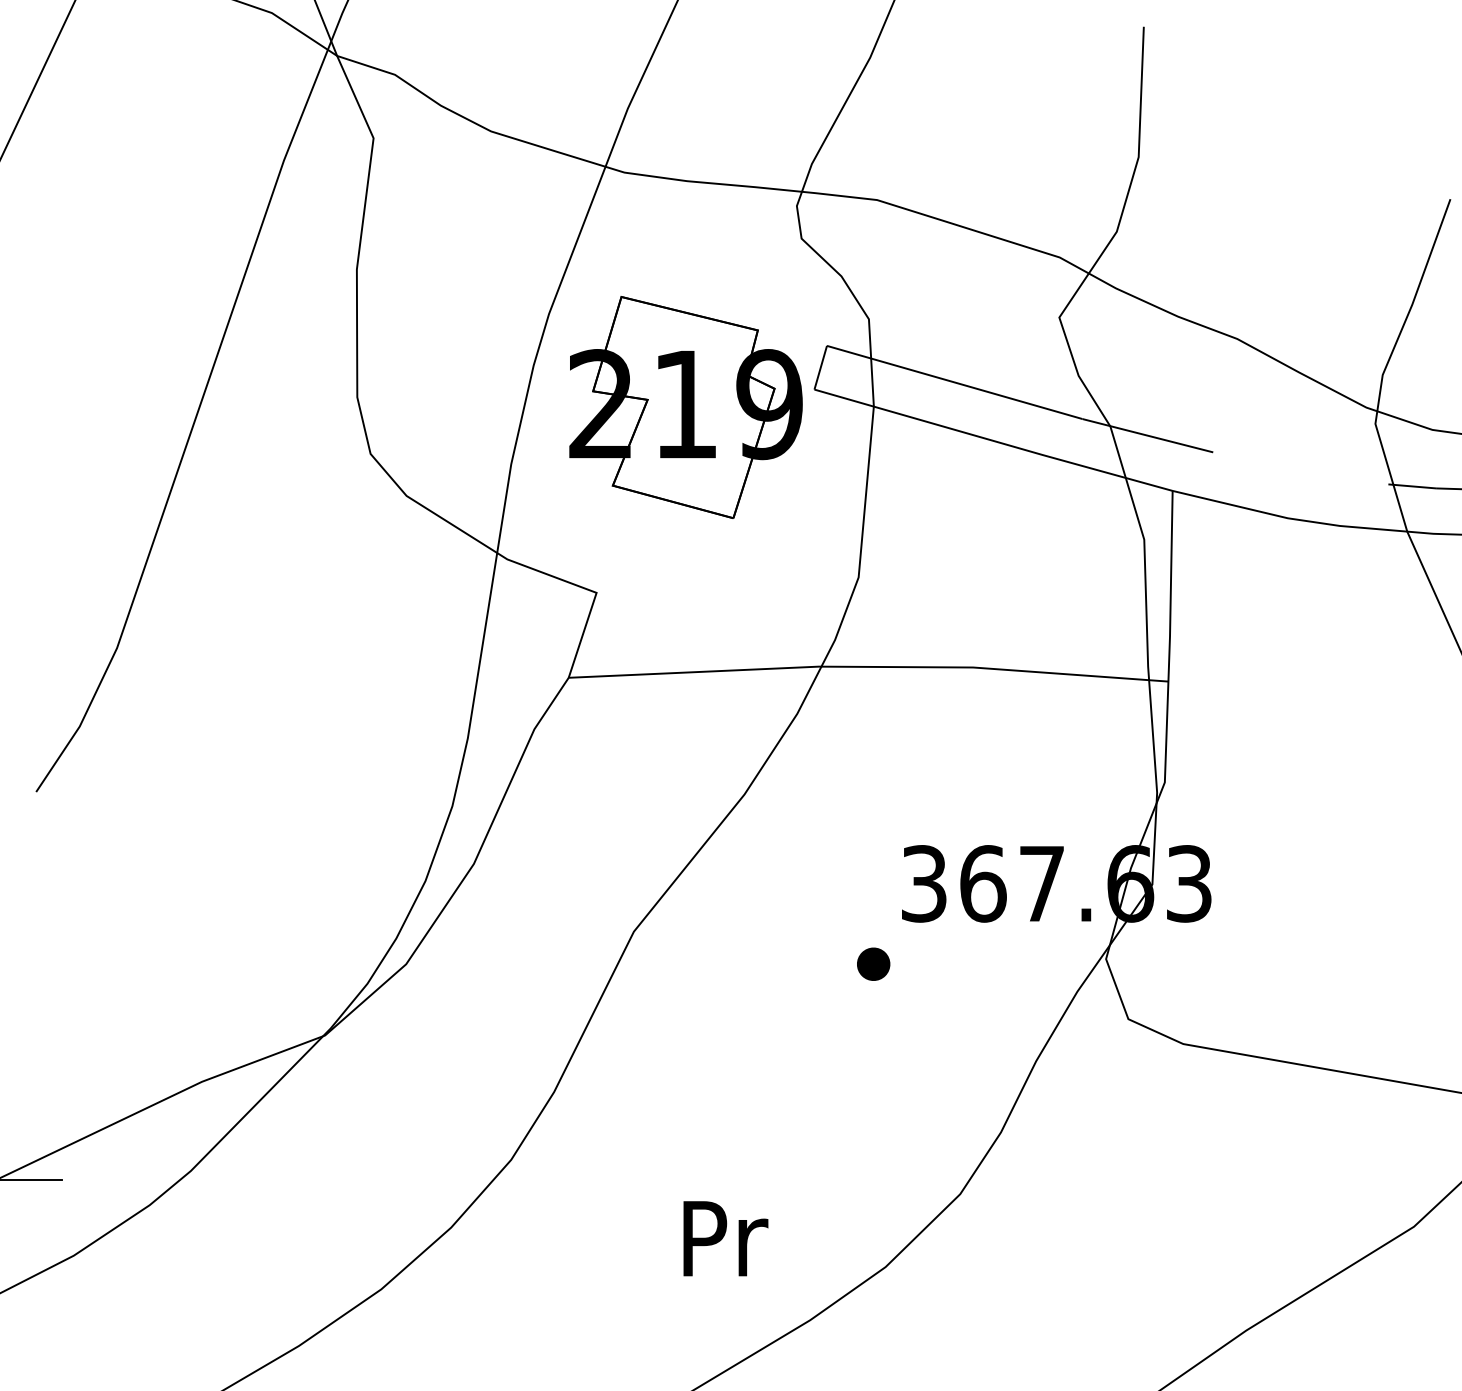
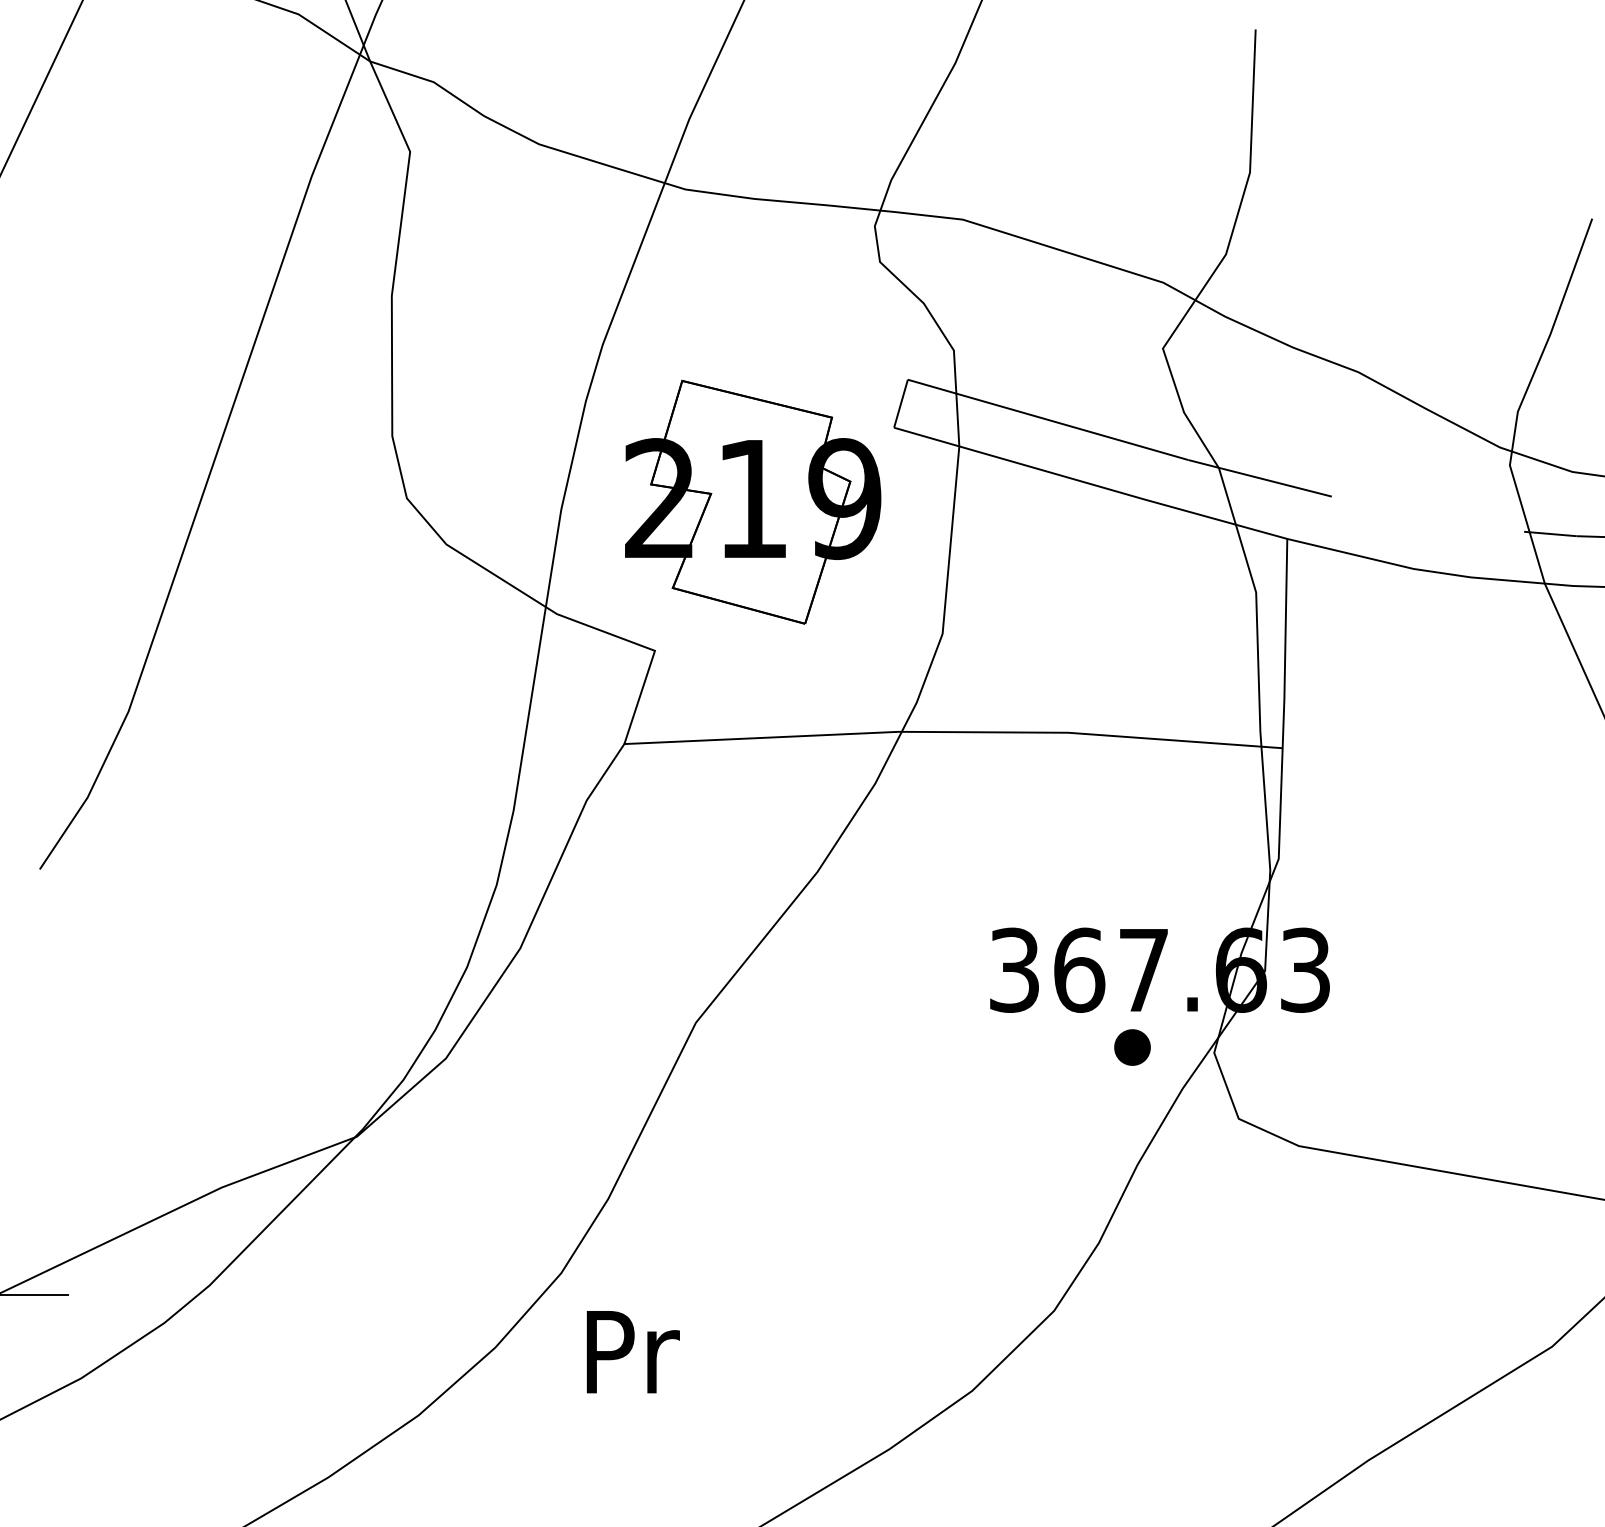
part: (685, 407) -> (752, 502), moved
part: (873, 963) -> (1132, 1046), moved
text: (725, 1238) -> (632, 1351), moved

